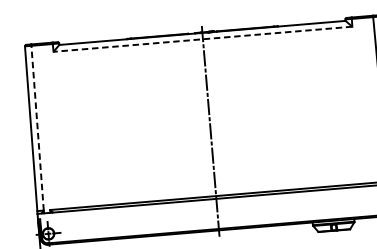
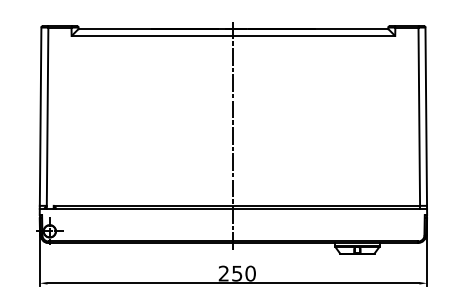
line: (203, 39) -> (233, 36), dashed -> solid
line: (37, 127) -> (47, 116), dashed -> solid

